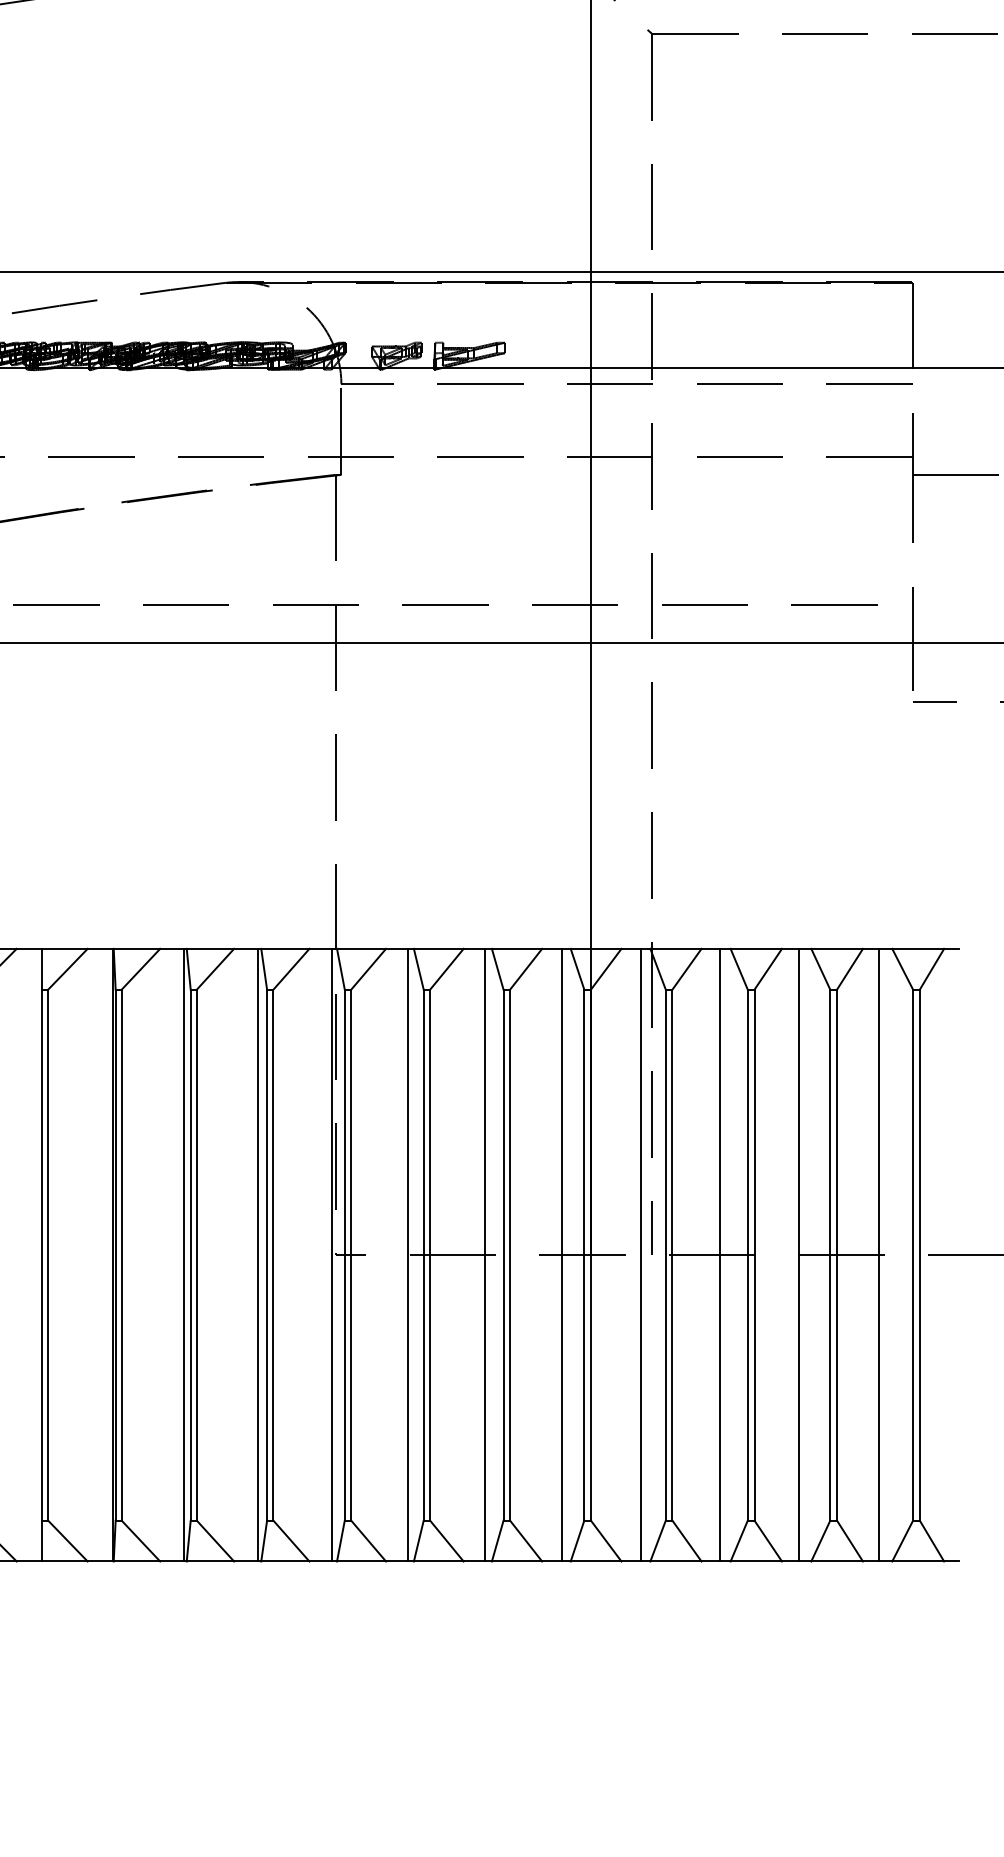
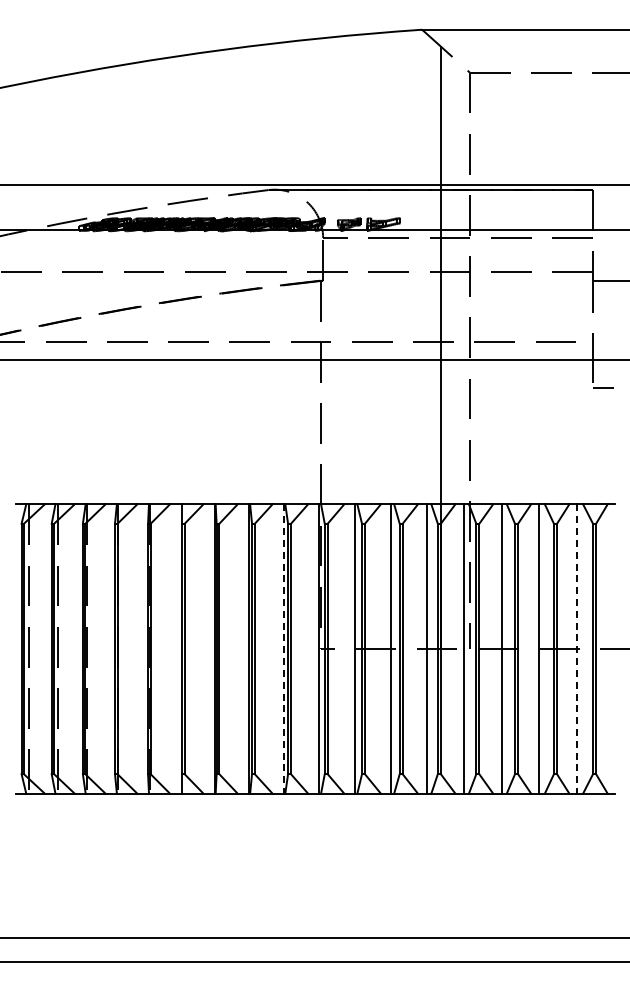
line: (257, 1254) -> (283, 648), solid -> dashed
line: (878, 1254) -> (576, 648), solid -> dashed

